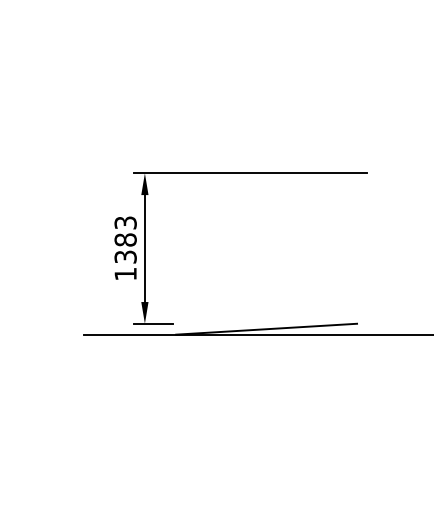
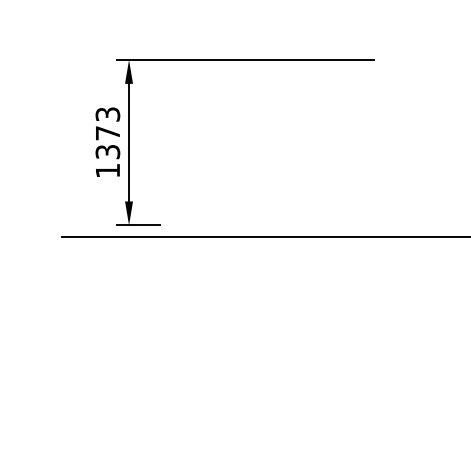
text: (125, 239) -> (107, 132), 1383 -> 1373
line: (266, 328) -> (262, 230), removed

